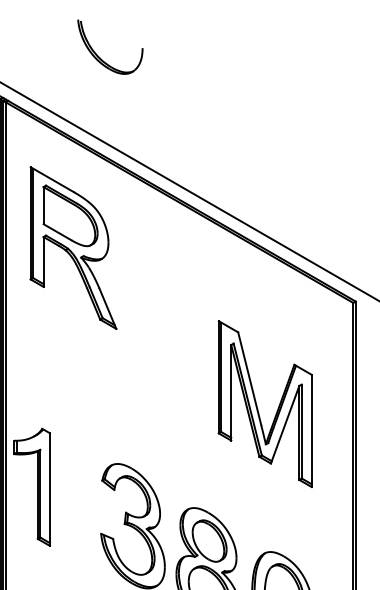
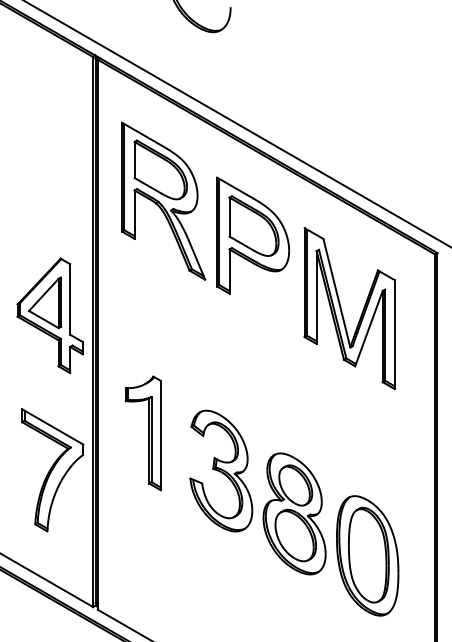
part: (165, 283) -> (252, 235), added
part: (257, 406) -> (342, 310), moved
part: (32, 487) -> (143, 433), moved

